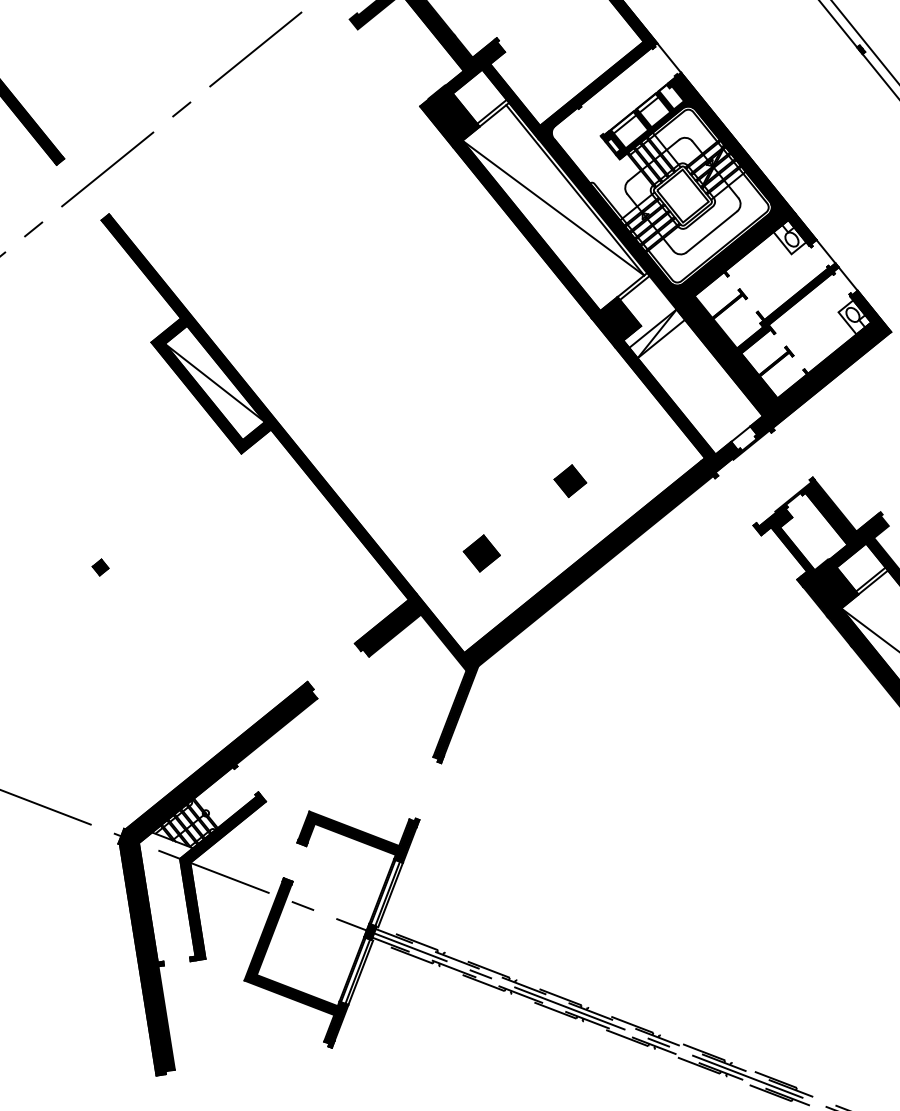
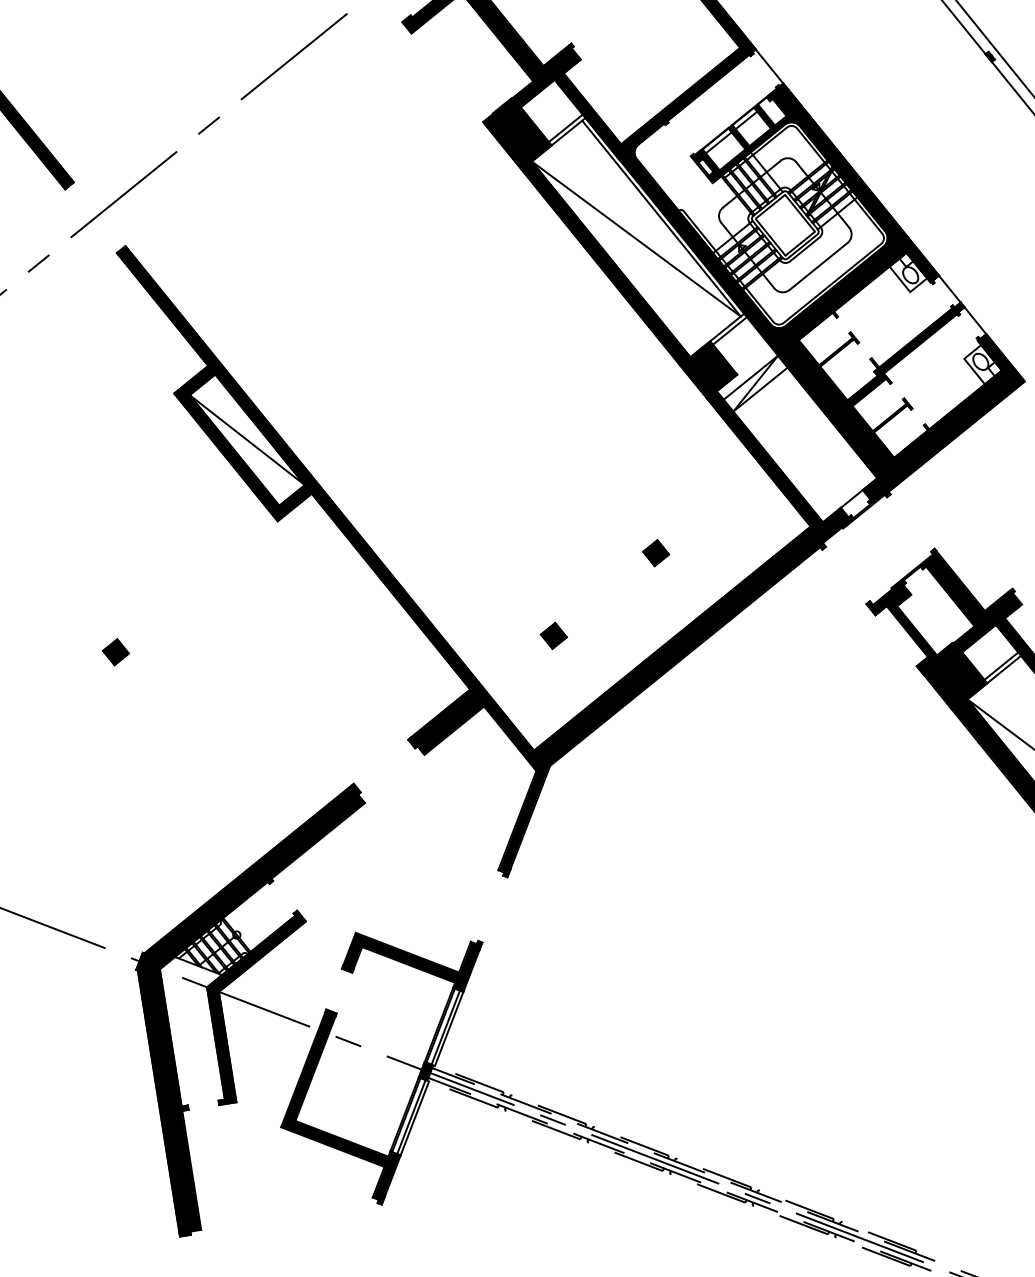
part: (570, 481) -> (656, 553), size x0.71
part: (481, 552) -> (553, 635), size x0.62
part: (100, 567) -> (115, 652), size x1.43

